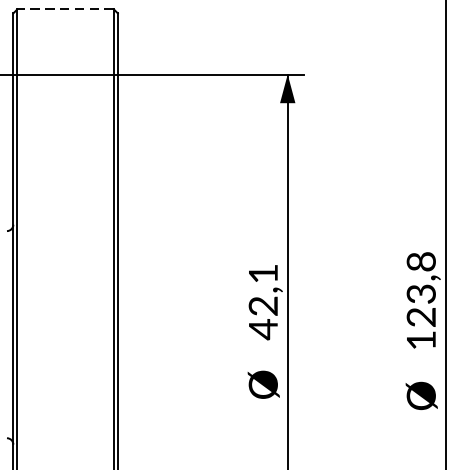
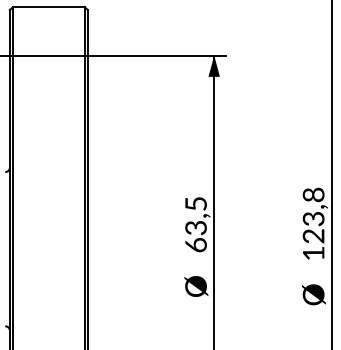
line: (65, 9) -> (48, 7), dashed -> solid
text: (262, 302) -> (195, 225), 42,1 -> 63,5

